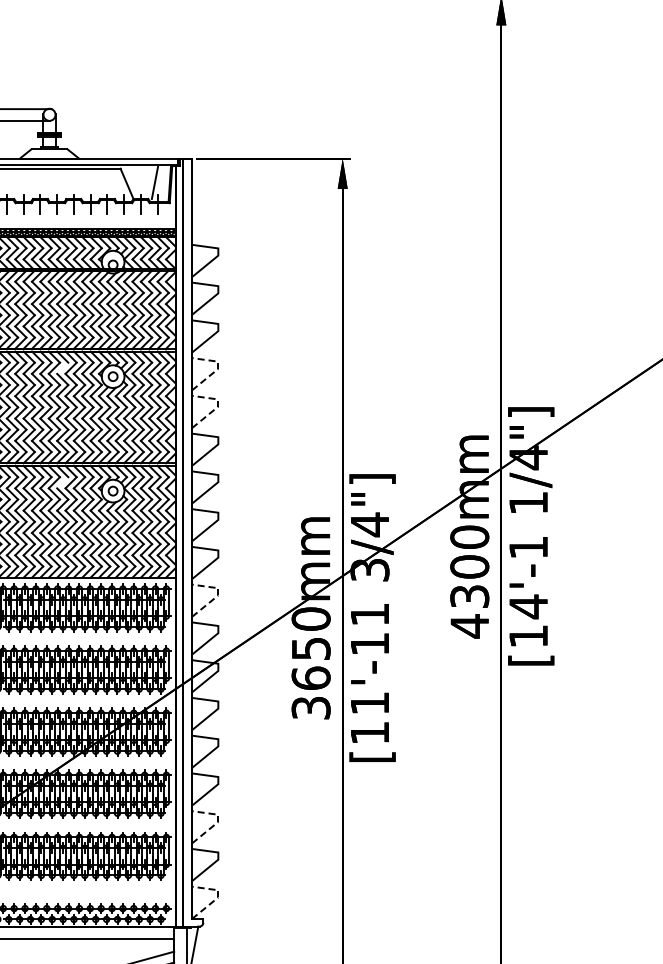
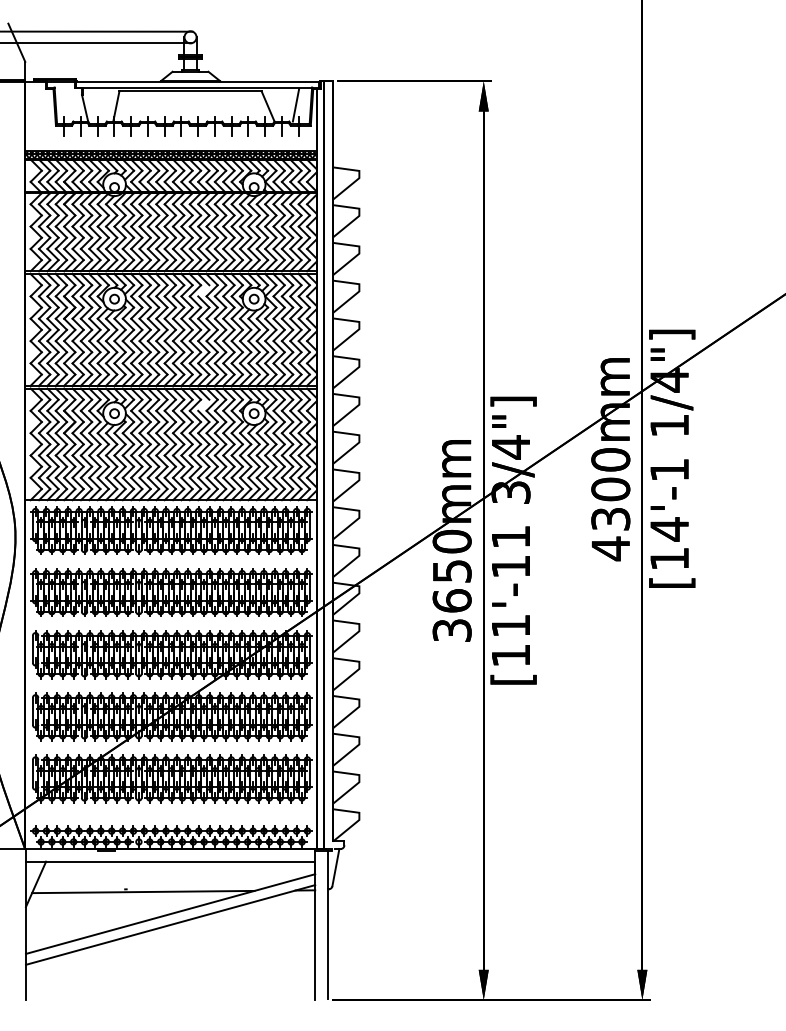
line: (218, 367) -> (359, 290), dashed -> solid
line: (218, 405) -> (359, 328), dashed -> solid
line: (218, 594) -> (359, 517), dashed -> solid
line: (218, 820) -> (359, 743), dashed -> solid
line: (218, 896) -> (359, 819), dashed -> solid

